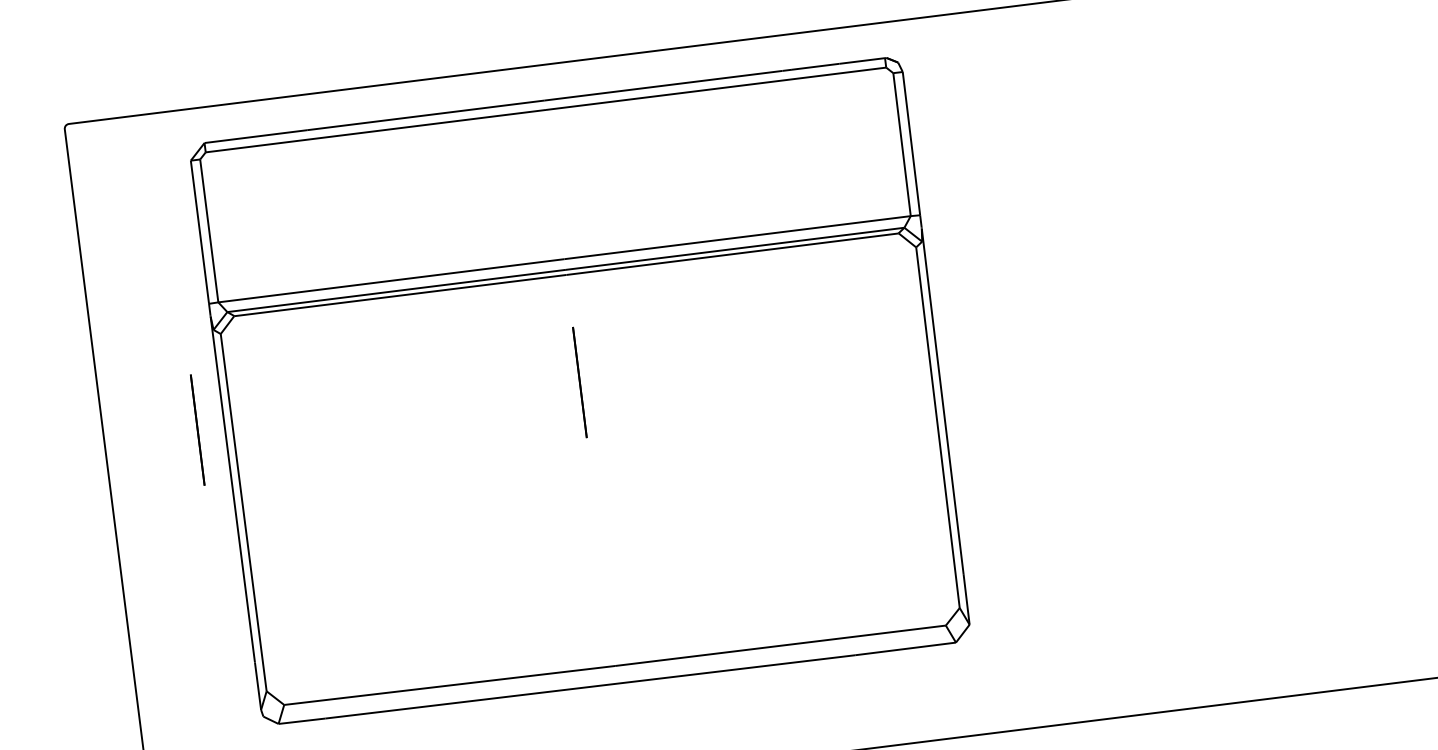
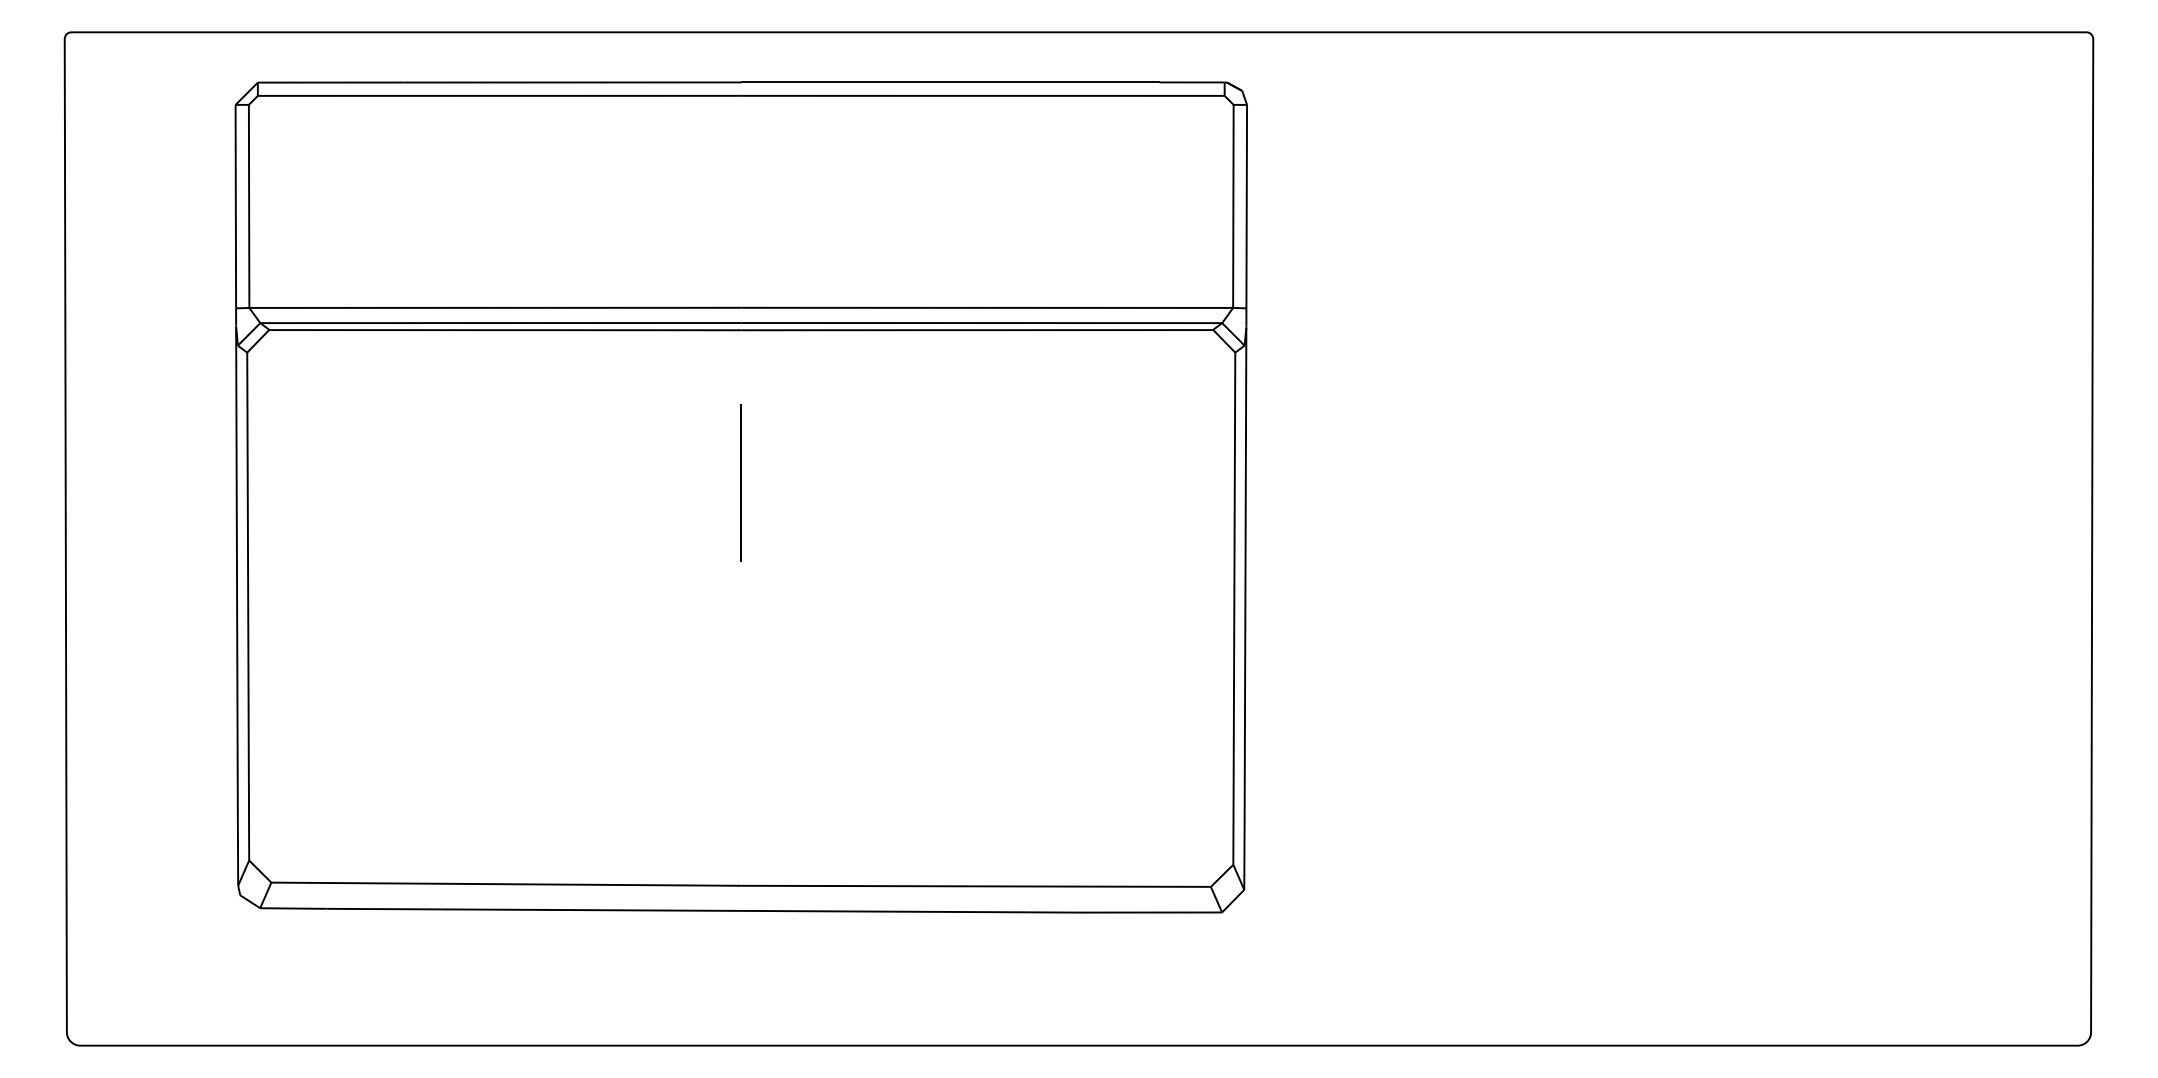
line: (197, 429) -> (197, 482), removed

